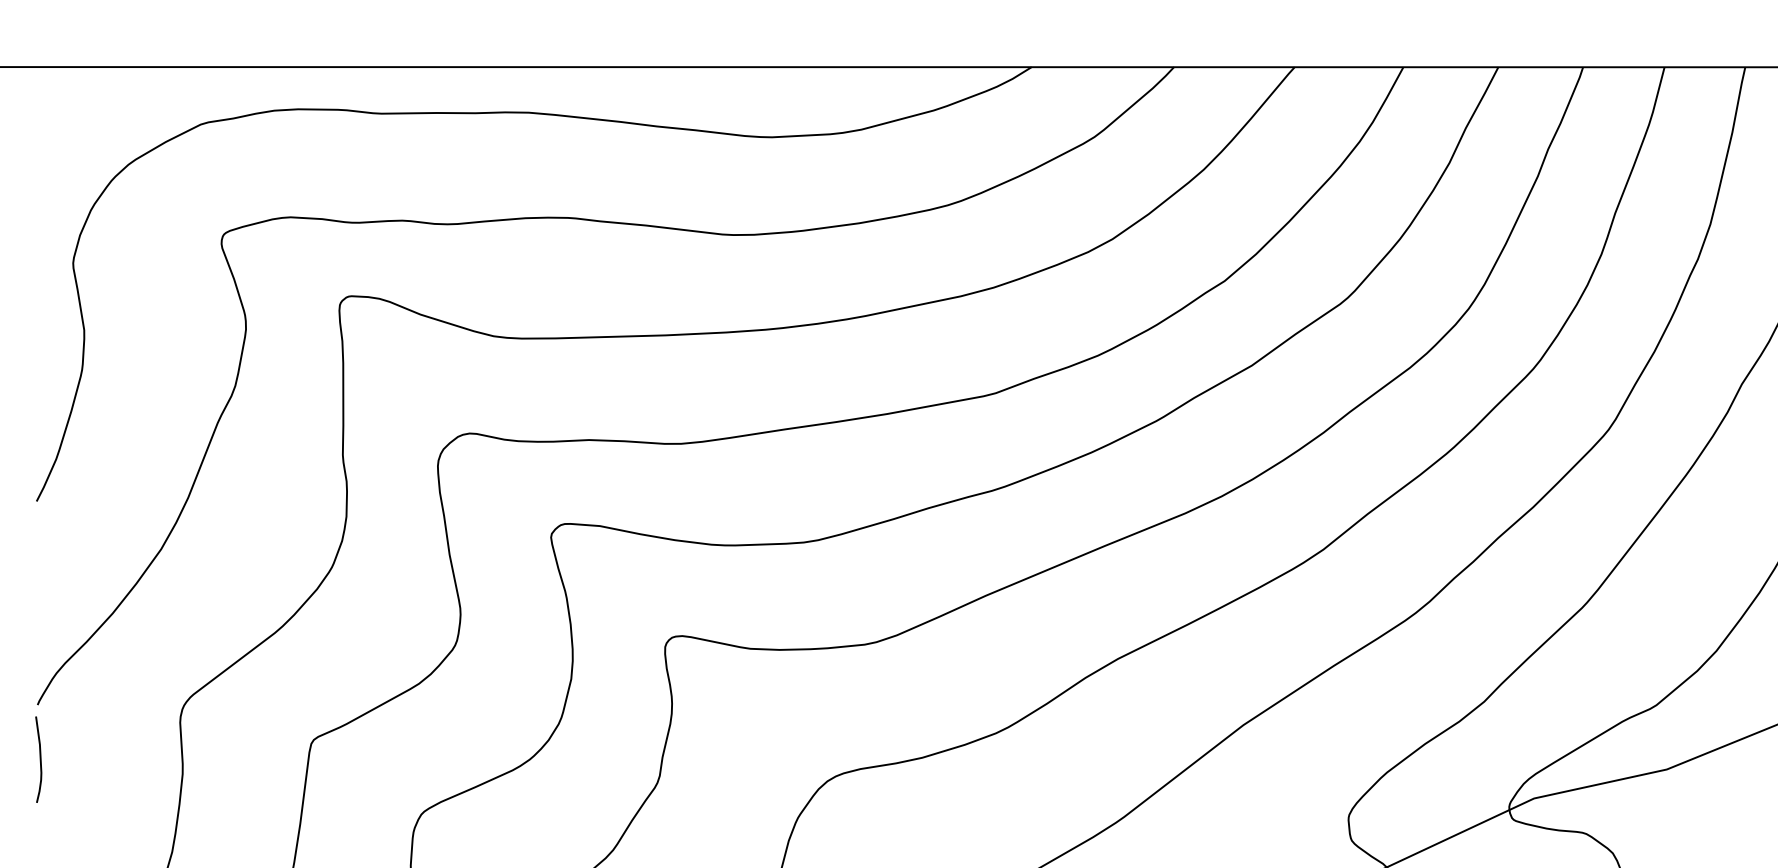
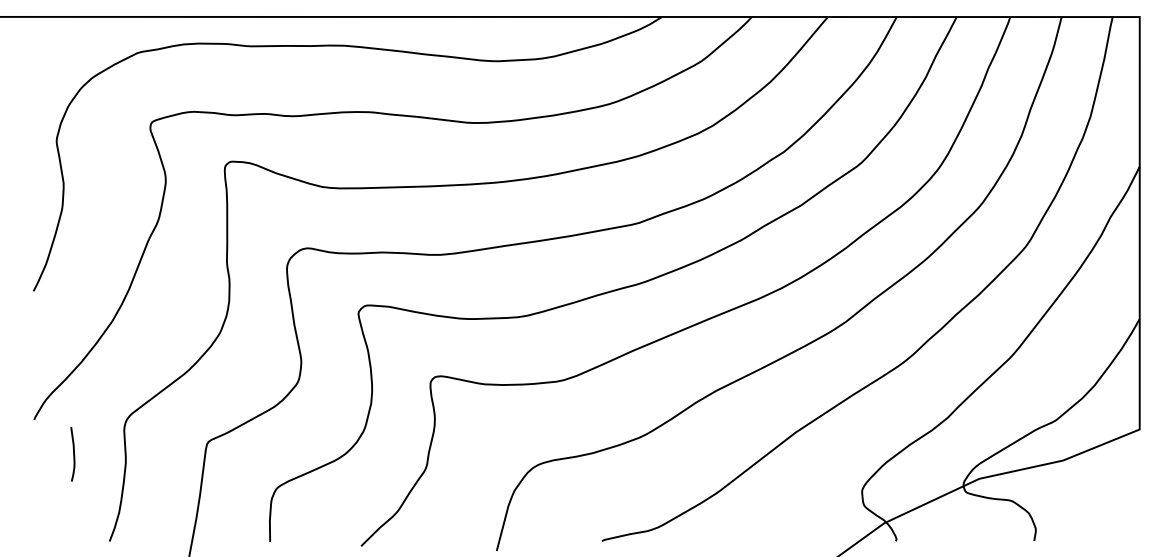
curve: (39, 759) -> (73, 454), moved

